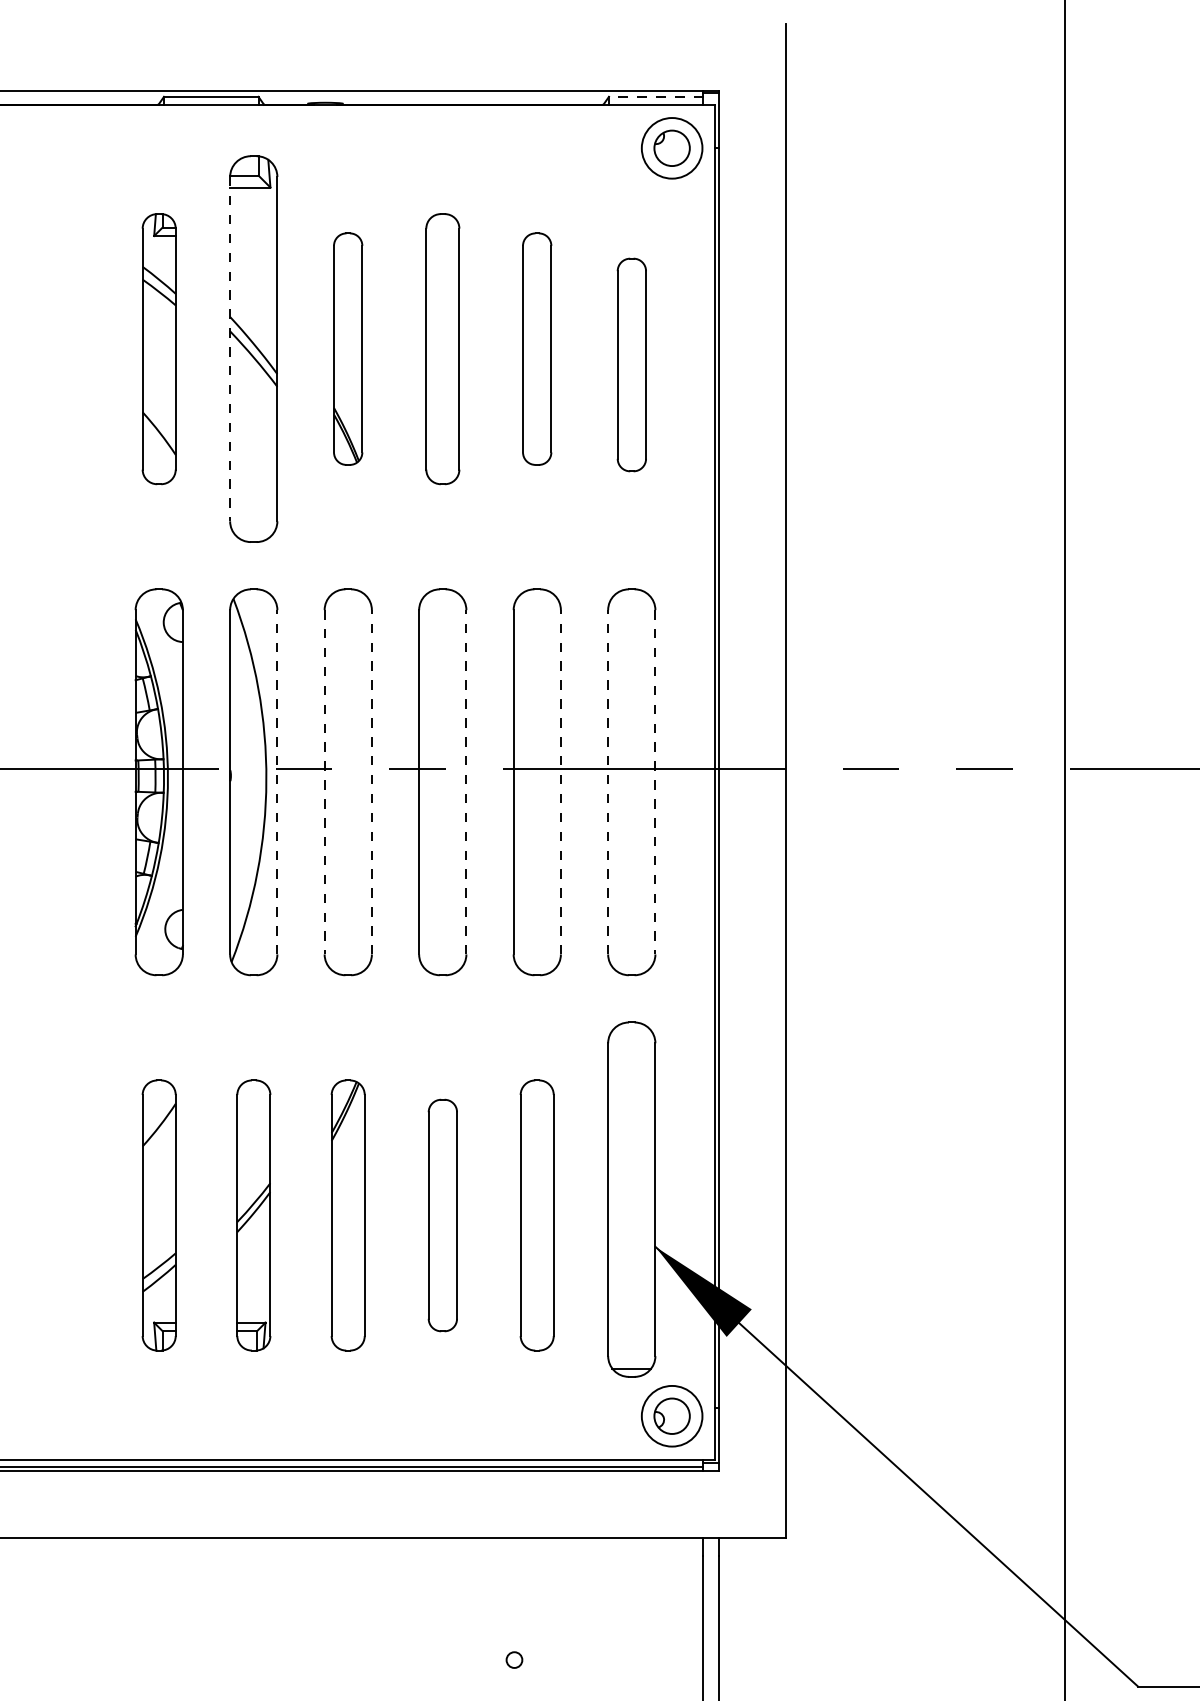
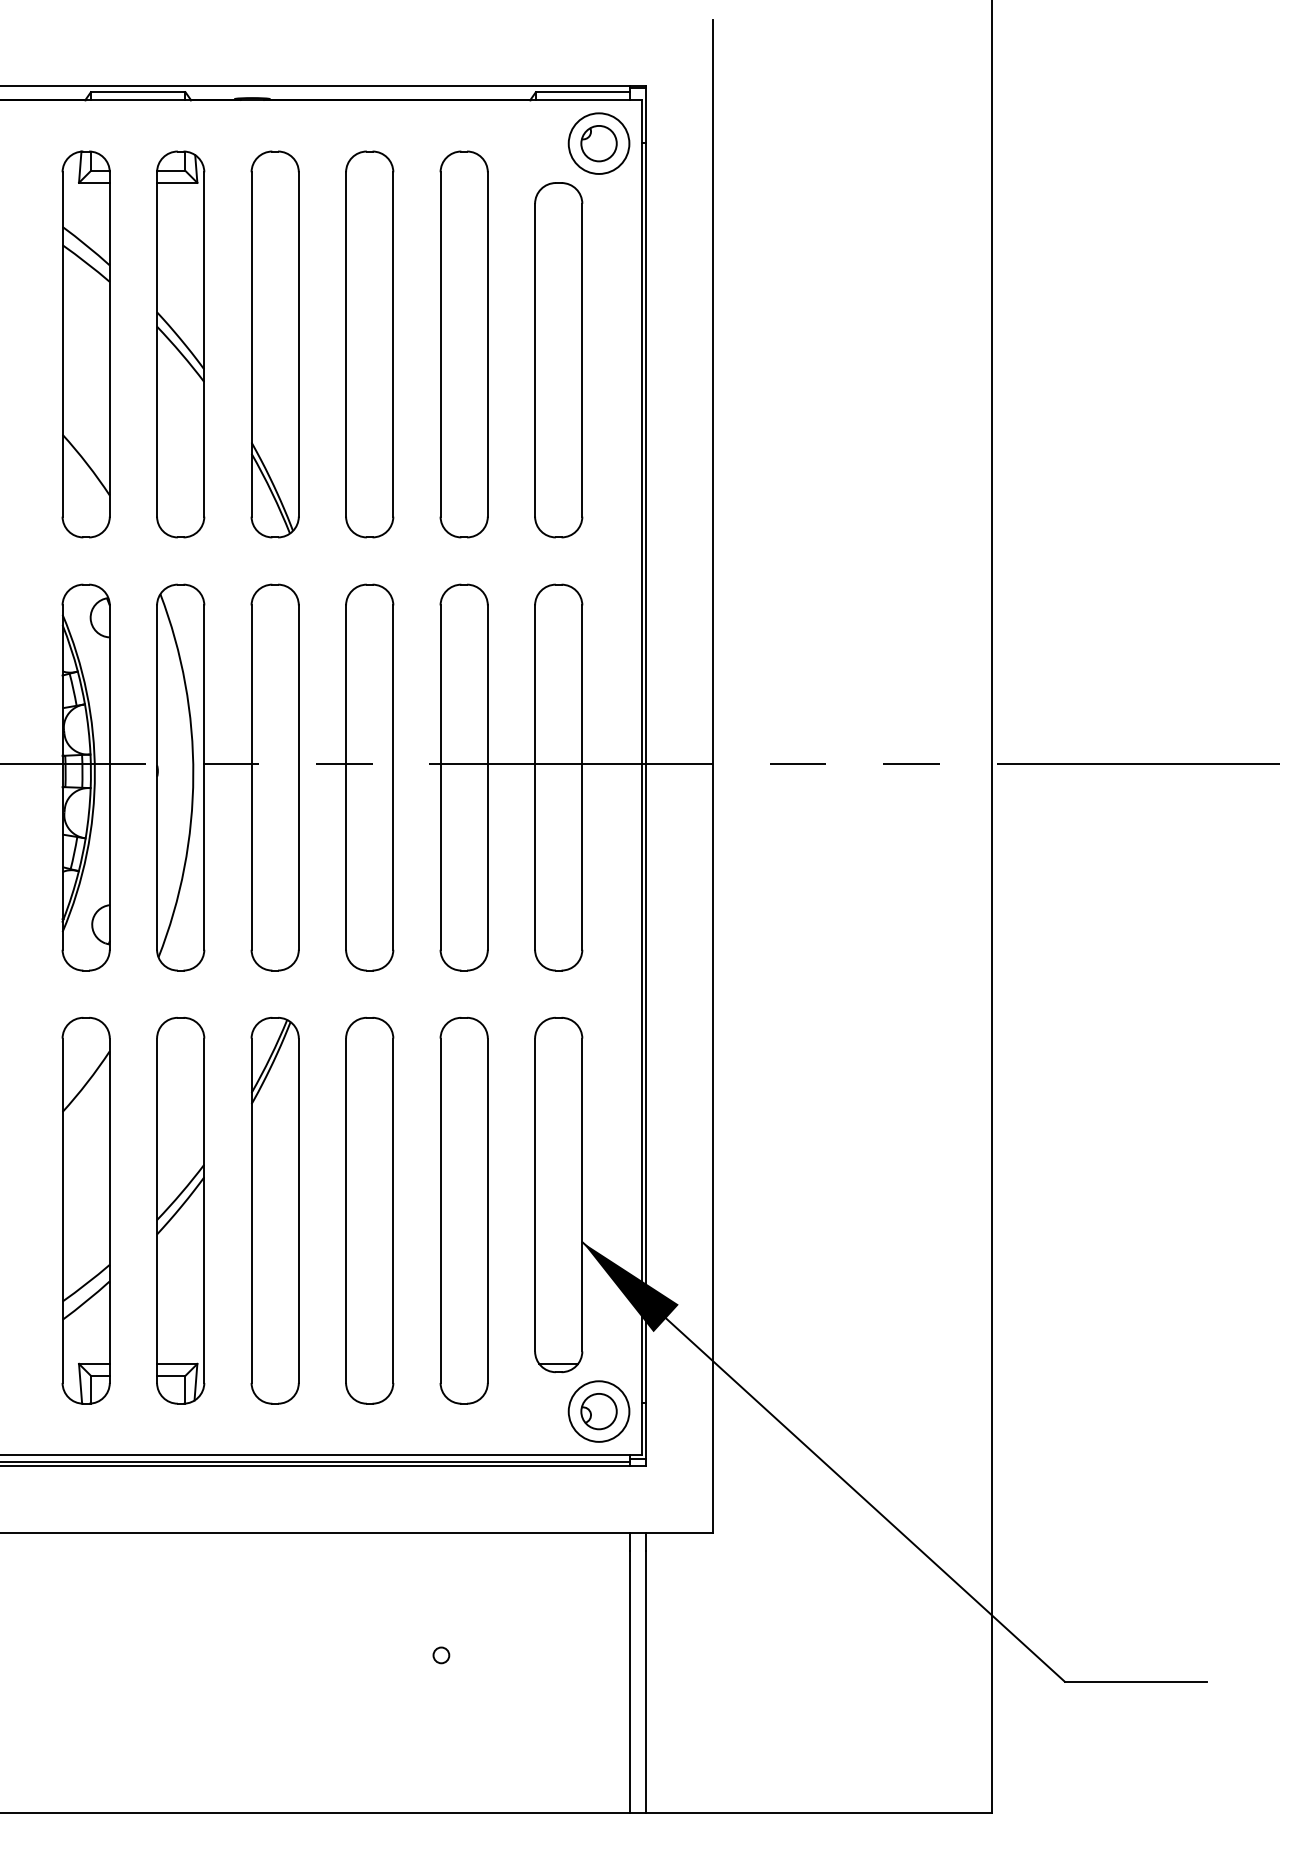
line: (655, 97) -> (582, 92), dashed -> solid
part: (158, 349) -> (85, 344), size x1.43
line: (230, 349) -> (157, 344), dashed -> solid
part: (347, 349) -> (274, 344), size x1.67
part: (442, 349) -> (369, 344), size x1.43
part: (536, 349) -> (463, 344), size x1.67
part: (631, 365) -> (558, 360), size x1.67
line: (277, 782) -> (204, 777), dashed -> solid
line: (371, 782) -> (298, 777), dashed -> solid
line: (466, 782) -> (393, 777), dashed -> solid
line: (560, 782) -> (487, 777), dashed -> solid
line: (608, 782) -> (535, 777), dashed -> solid
line: (324, 783) -> (251, 778), dashed -> solid
line: (655, 783) -> (582, 778), dashed -> solid
part: (158, 1215) -> (85, 1210), size x1.43
part: (253, 1215) -> (180, 1210), size x1.43
part: (347, 1215) -> (274, 1210), size x1.43
part: (442, 1215) -> (369, 1210), size x1.67
part: (536, 1215) -> (463, 1210), size x1.43

